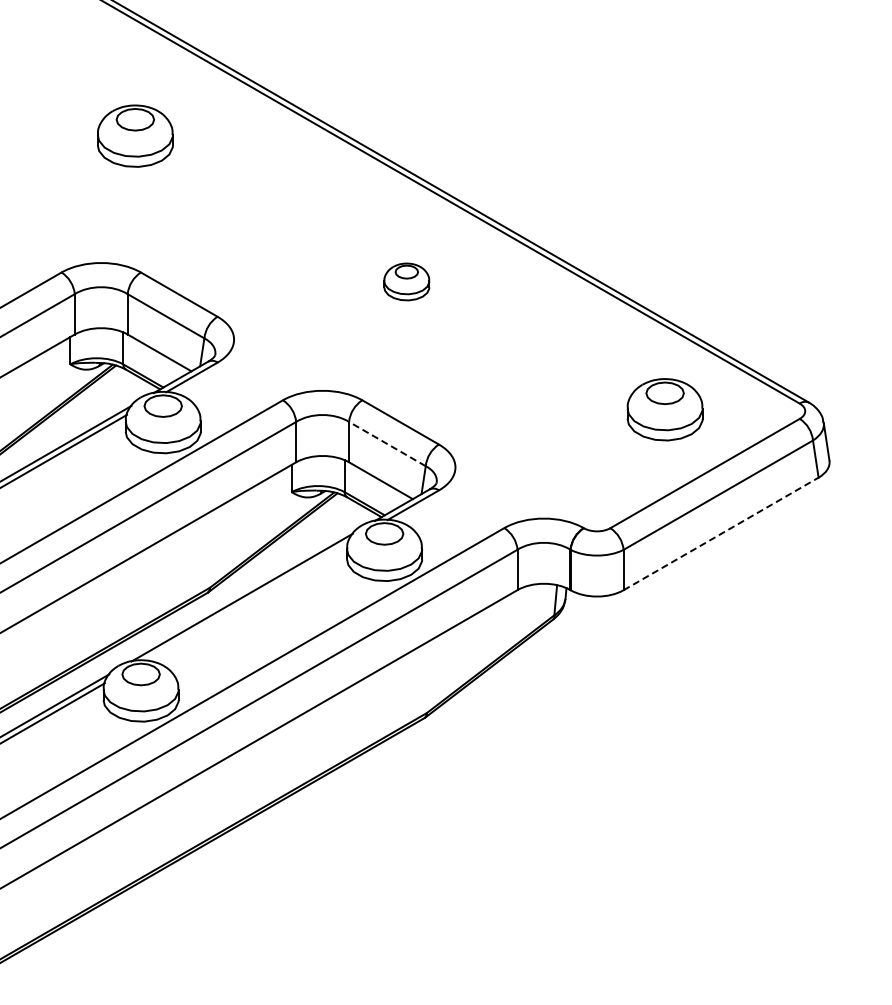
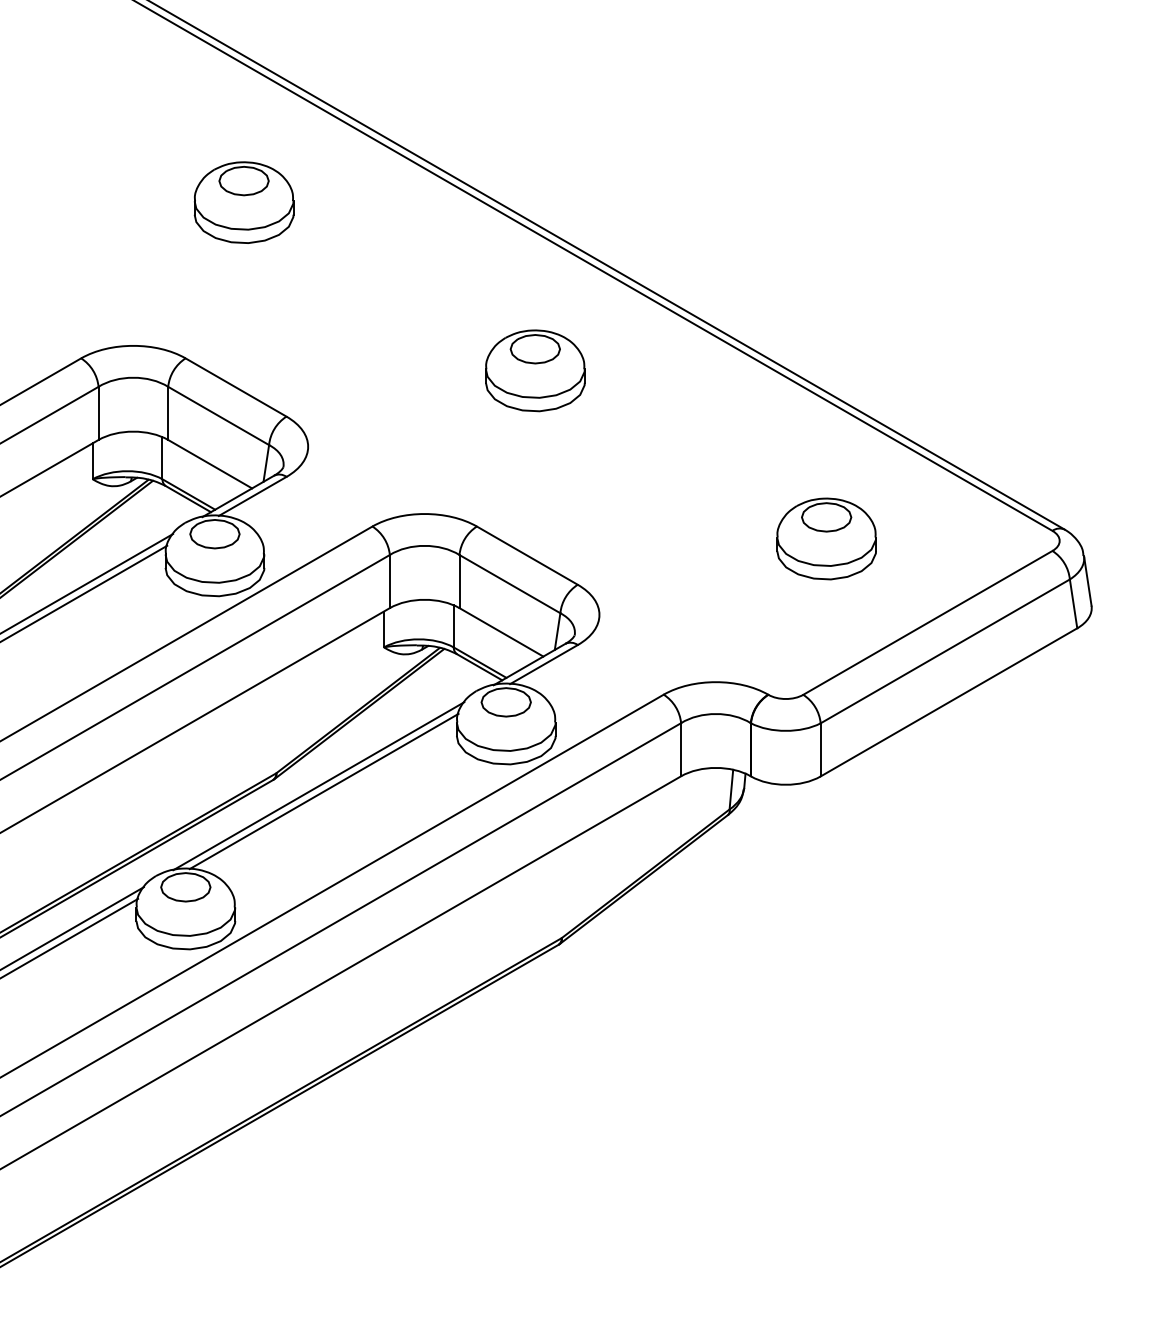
part: (135, 135) -> (244, 201), moved
part: (406, 281) -> (535, 370), size x1.67
part: (664, 409) -> (825, 538), moved
line: (387, 443) -> (510, 583), dashed -> solid
line: (721, 533) -> (949, 701), dashed -> solid
line: (246, 601) -> (324, 791), added

